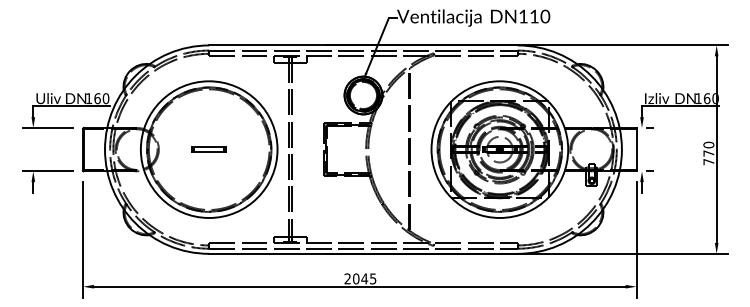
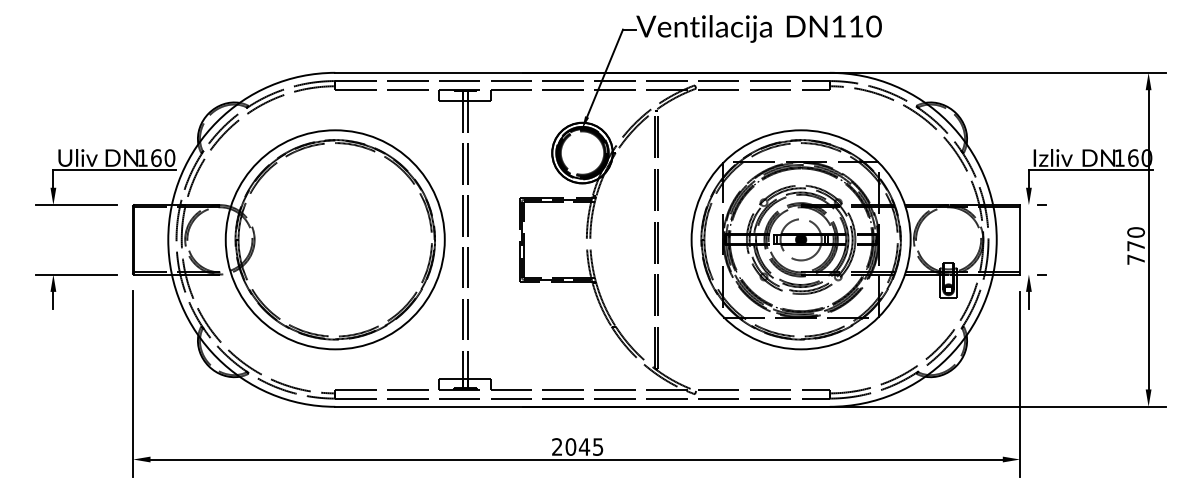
part: (208, 149) -> (334, 239), removed

